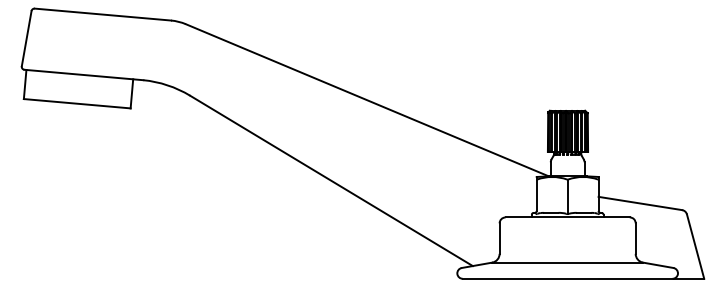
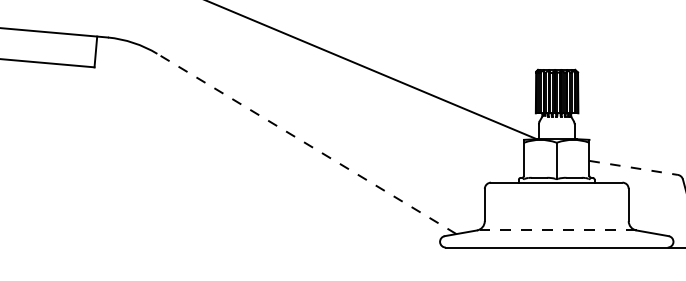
line: (331, 180) -> (306, 143), solid -> dashed
line: (640, 203) -> (633, 167), solid -> dashed
line: (567, 262) -> (556, 230), solid -> dashed

